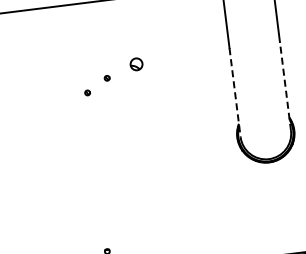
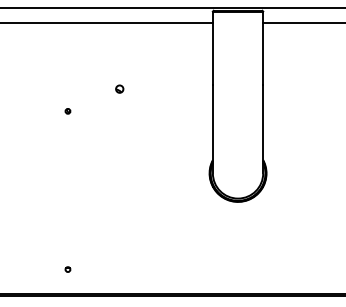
part: (136, 63) -> (119, 88), size x0.62
part: (106, 78) -> (88, 99), removed
line: (285, 85) -> (263, 128), dashed -> solid
line: (234, 93) -> (212, 129), dashed -> solid

